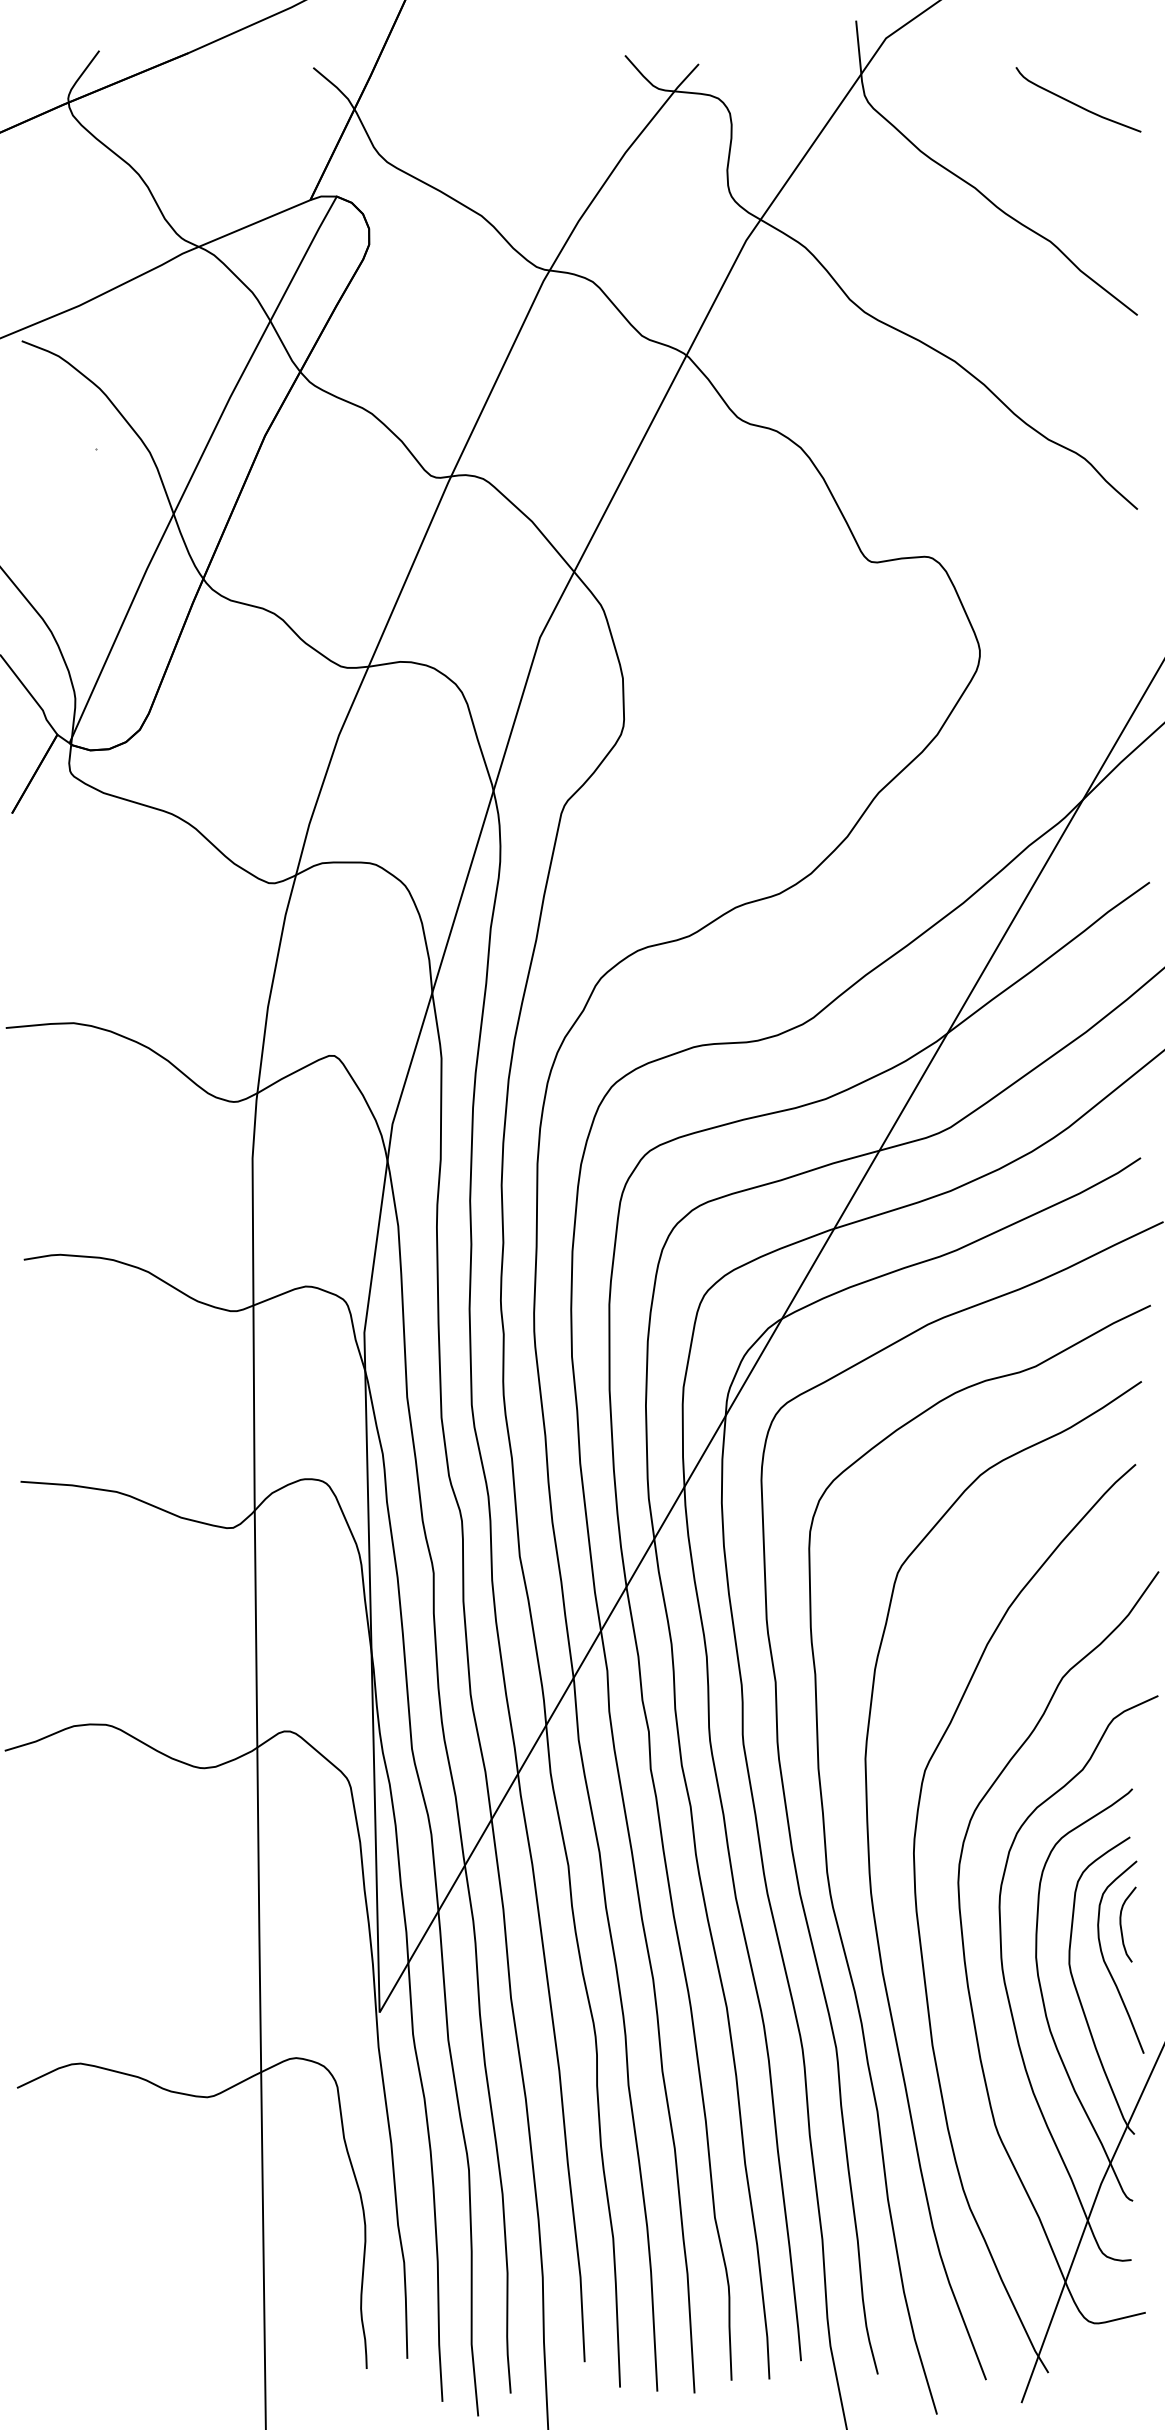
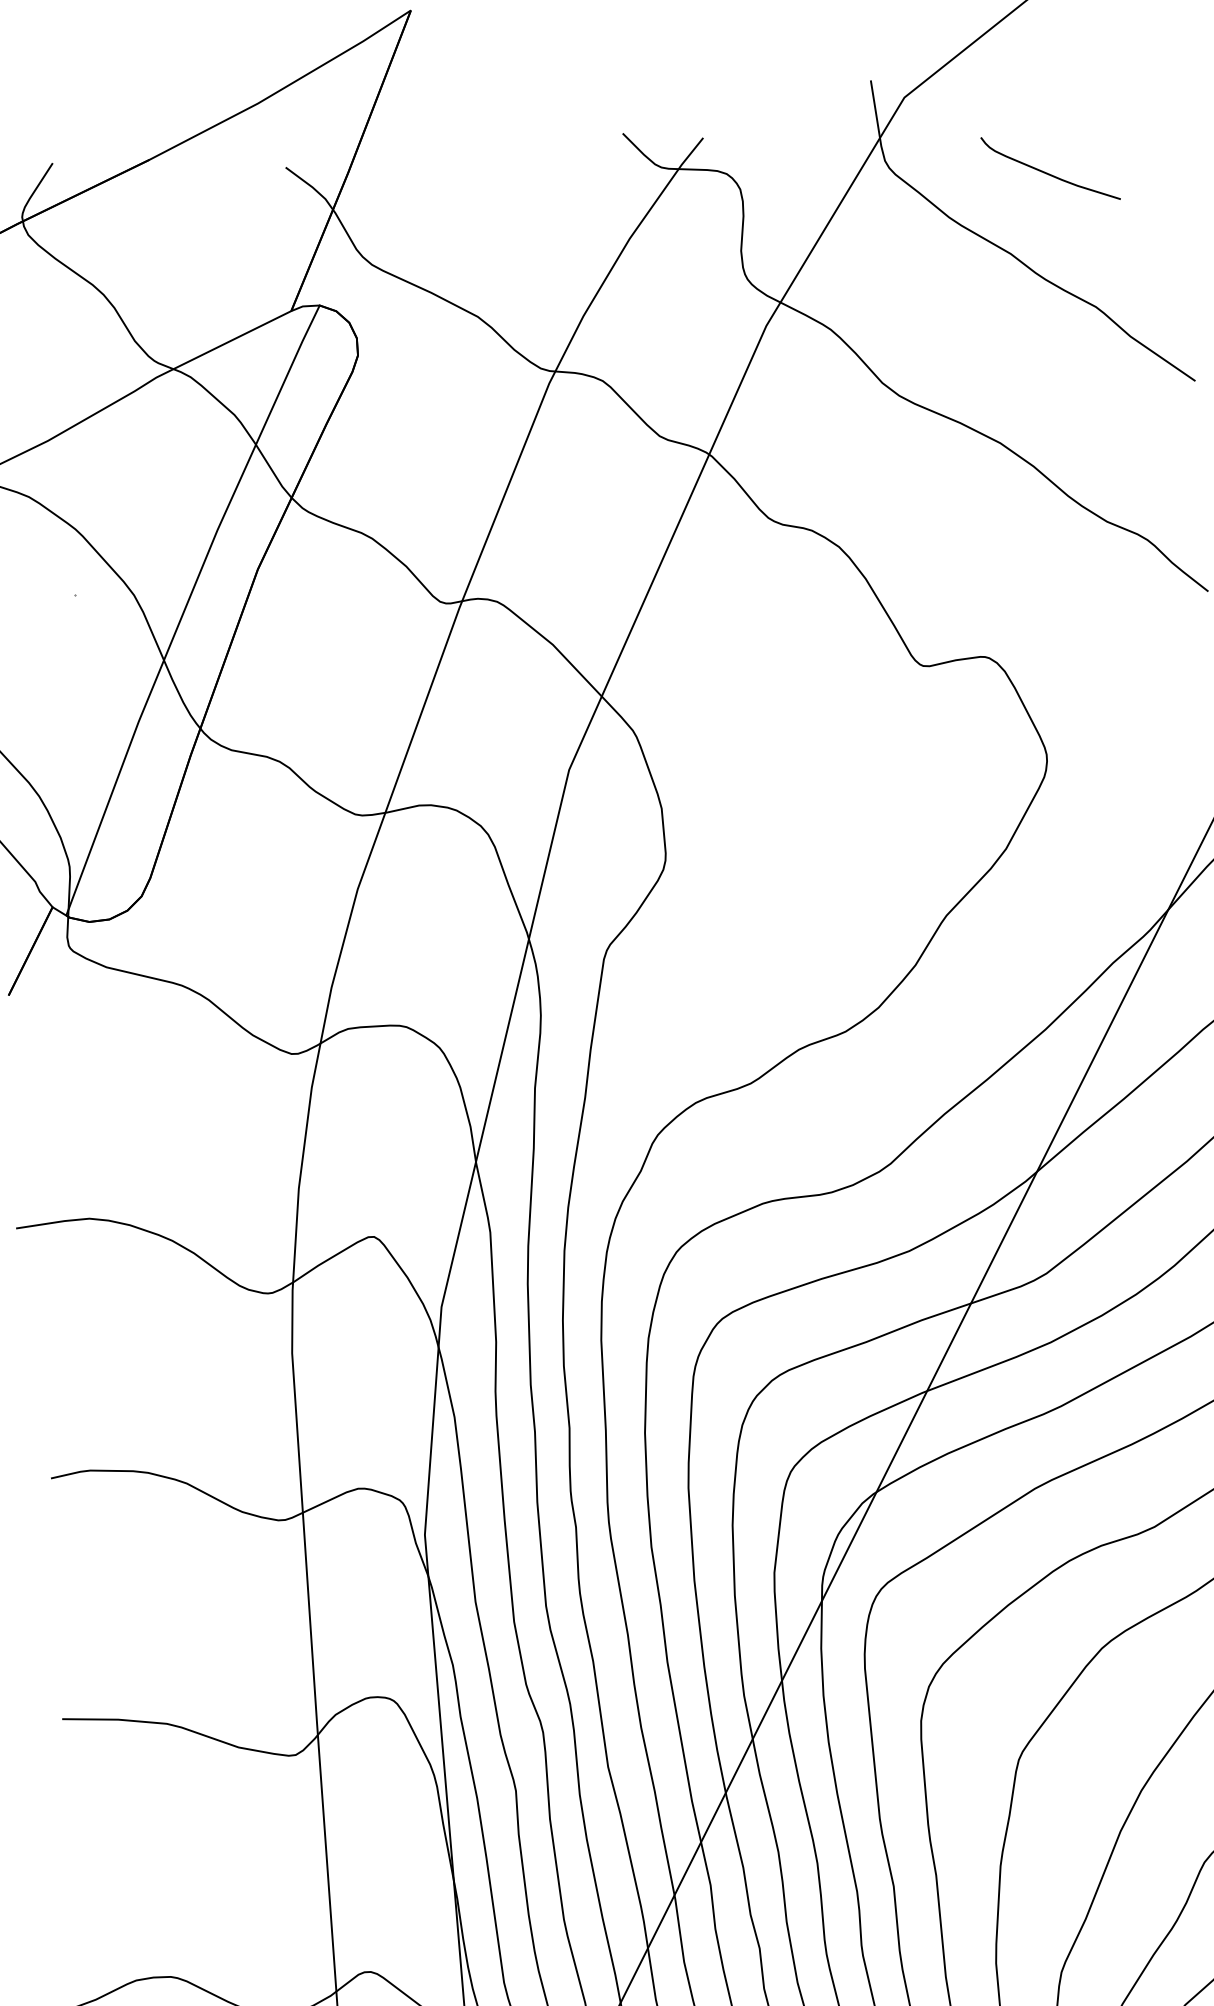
curve: (1075, 103) -> (1047, 172), moved

